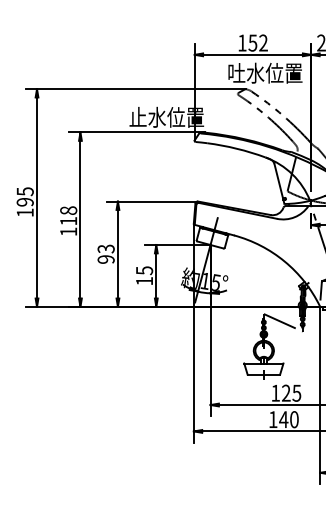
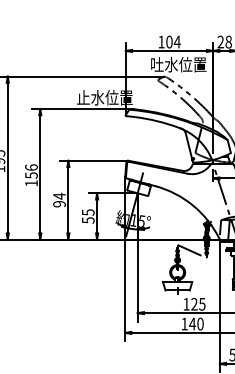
text: (258, 42) -> (173, 41), 152 -> 104
text: (68, 215) -> (31, 171), 118 -> 156
text: (105, 248) -> (59, 195), 93 -> 94
text: (144, 281) -> (88, 220), 15 -> 55

